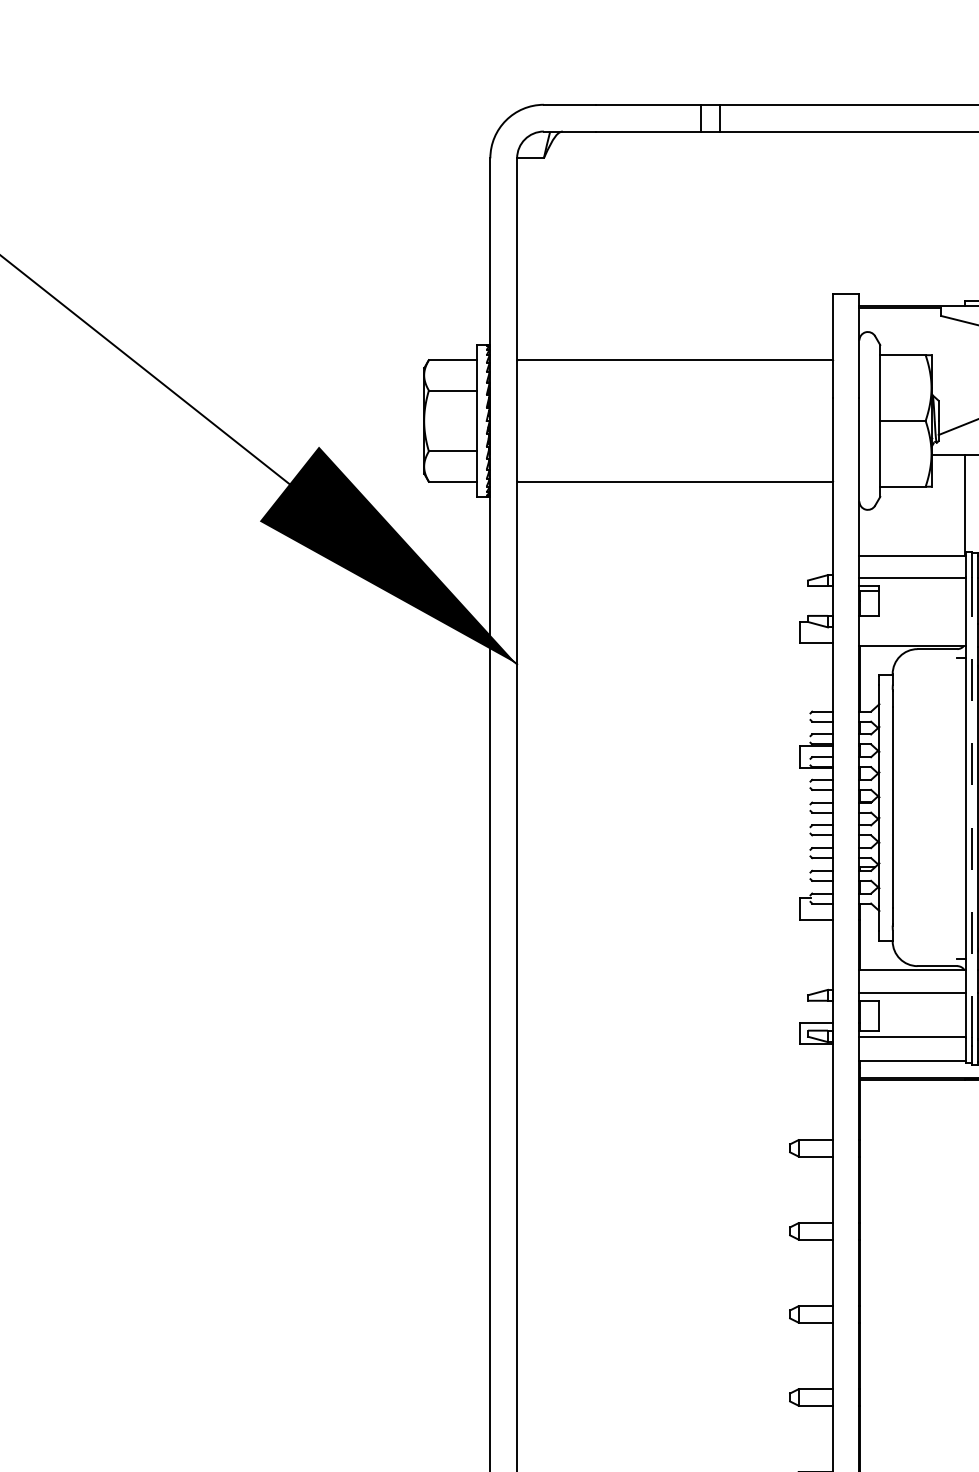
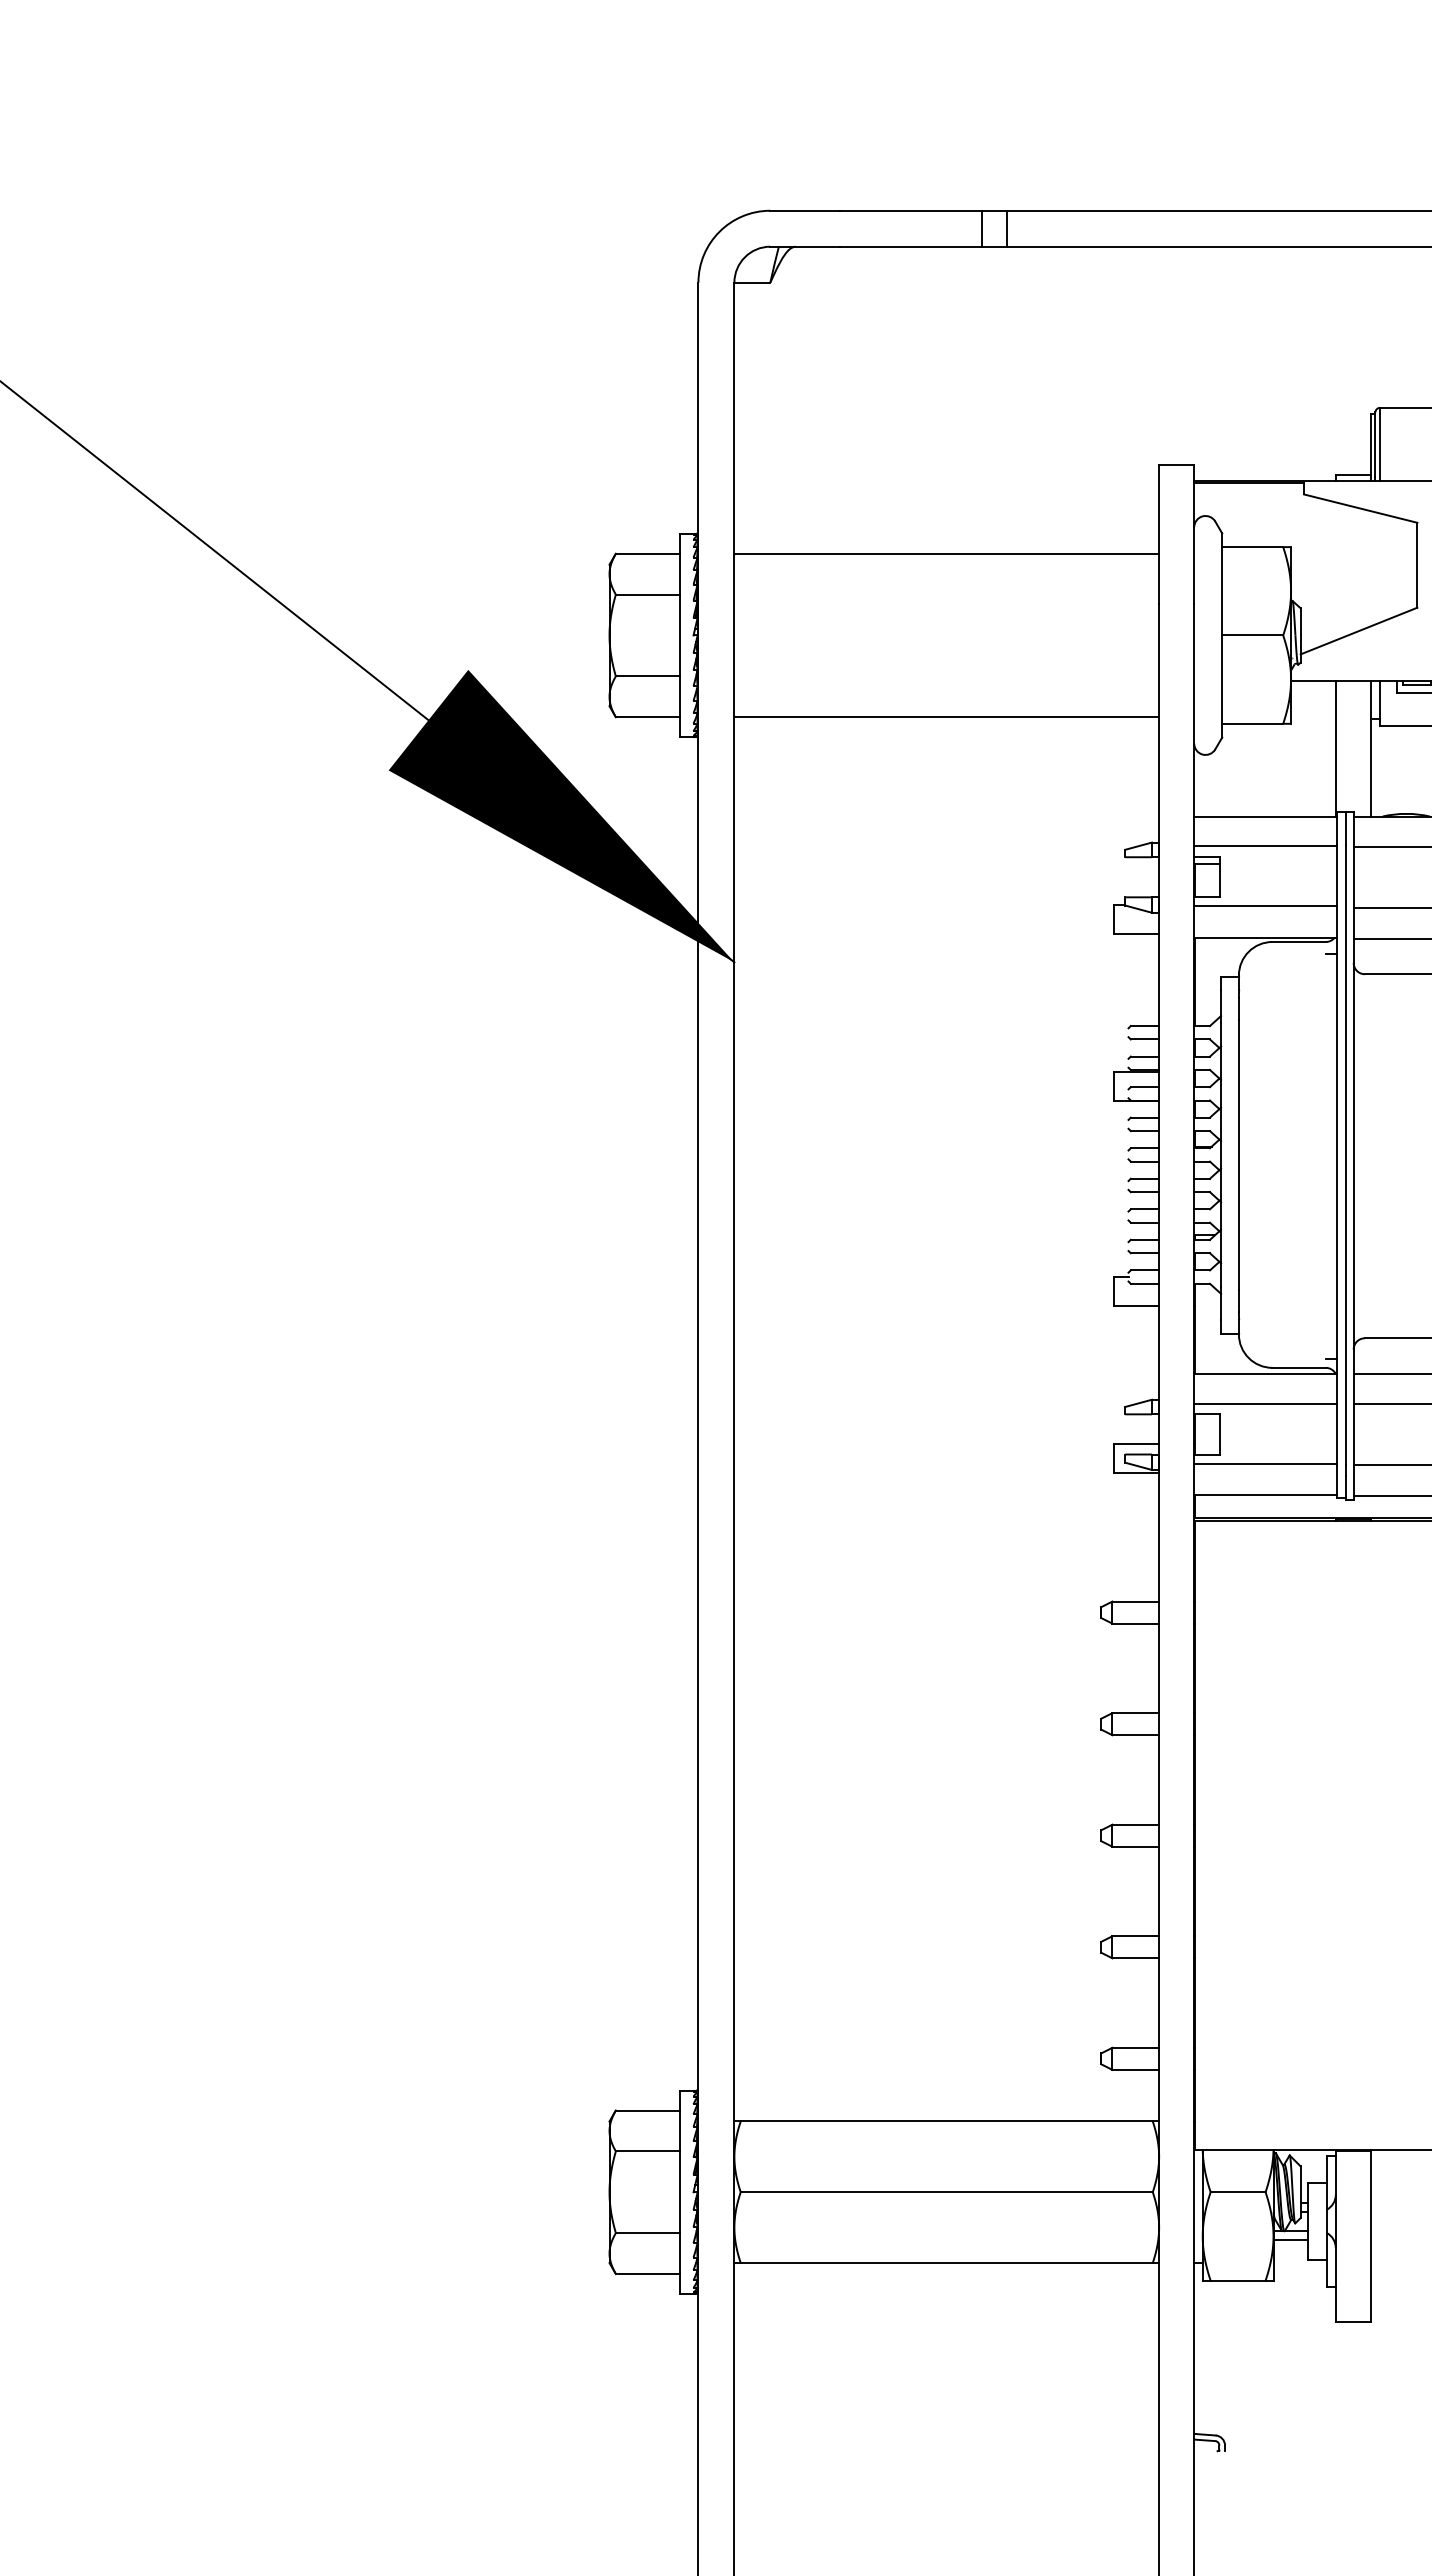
line: (912, 622) -> (1265, 906), added
line: (972, 807) -> (1345, 1154), dashed -> solid

